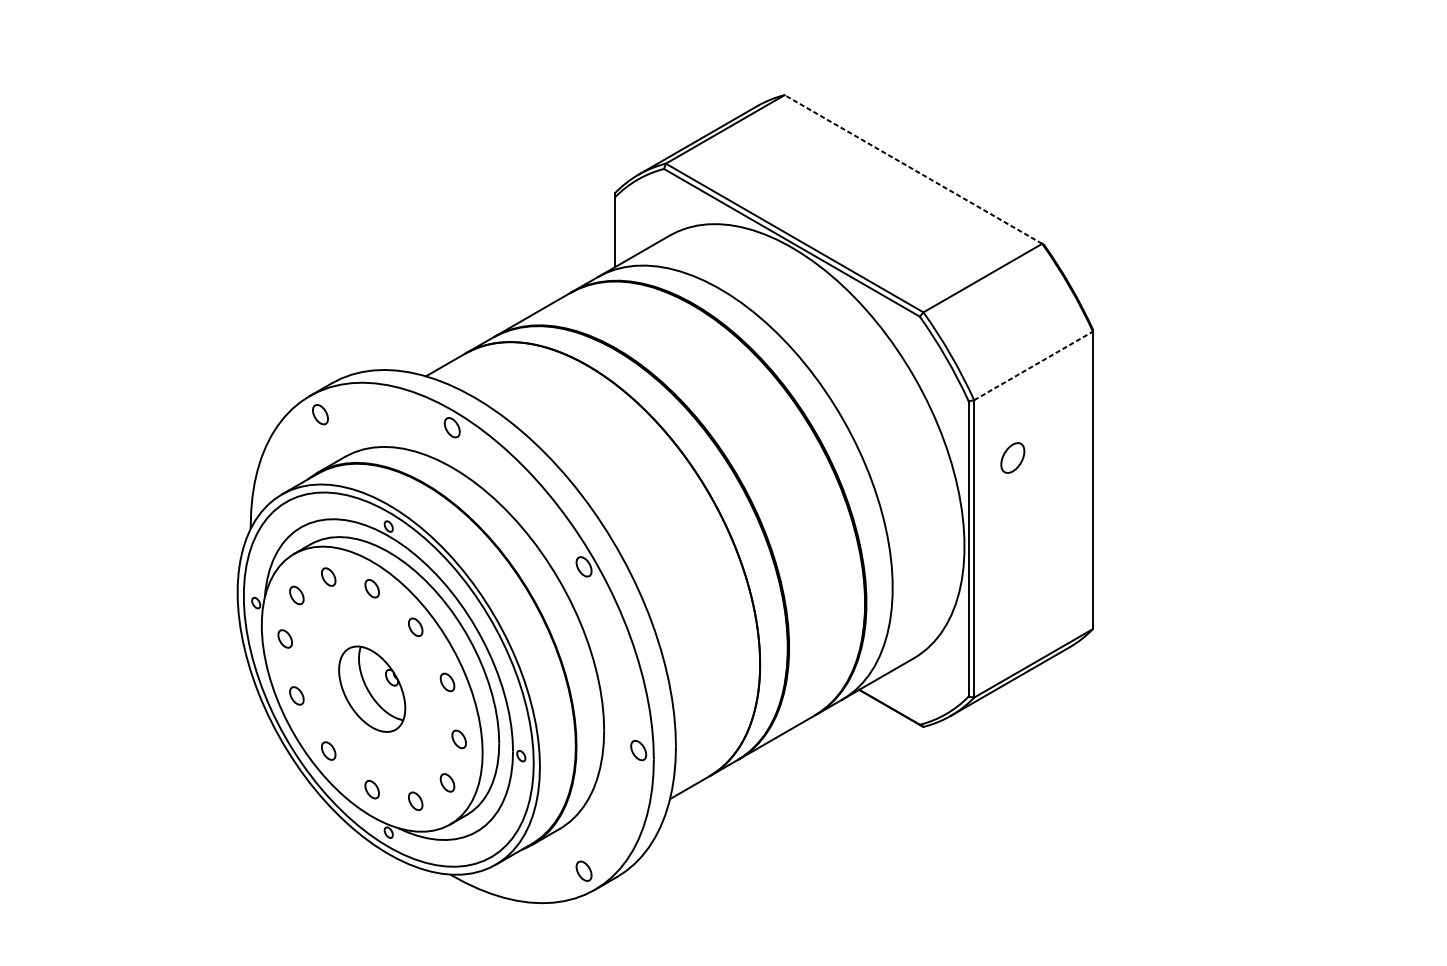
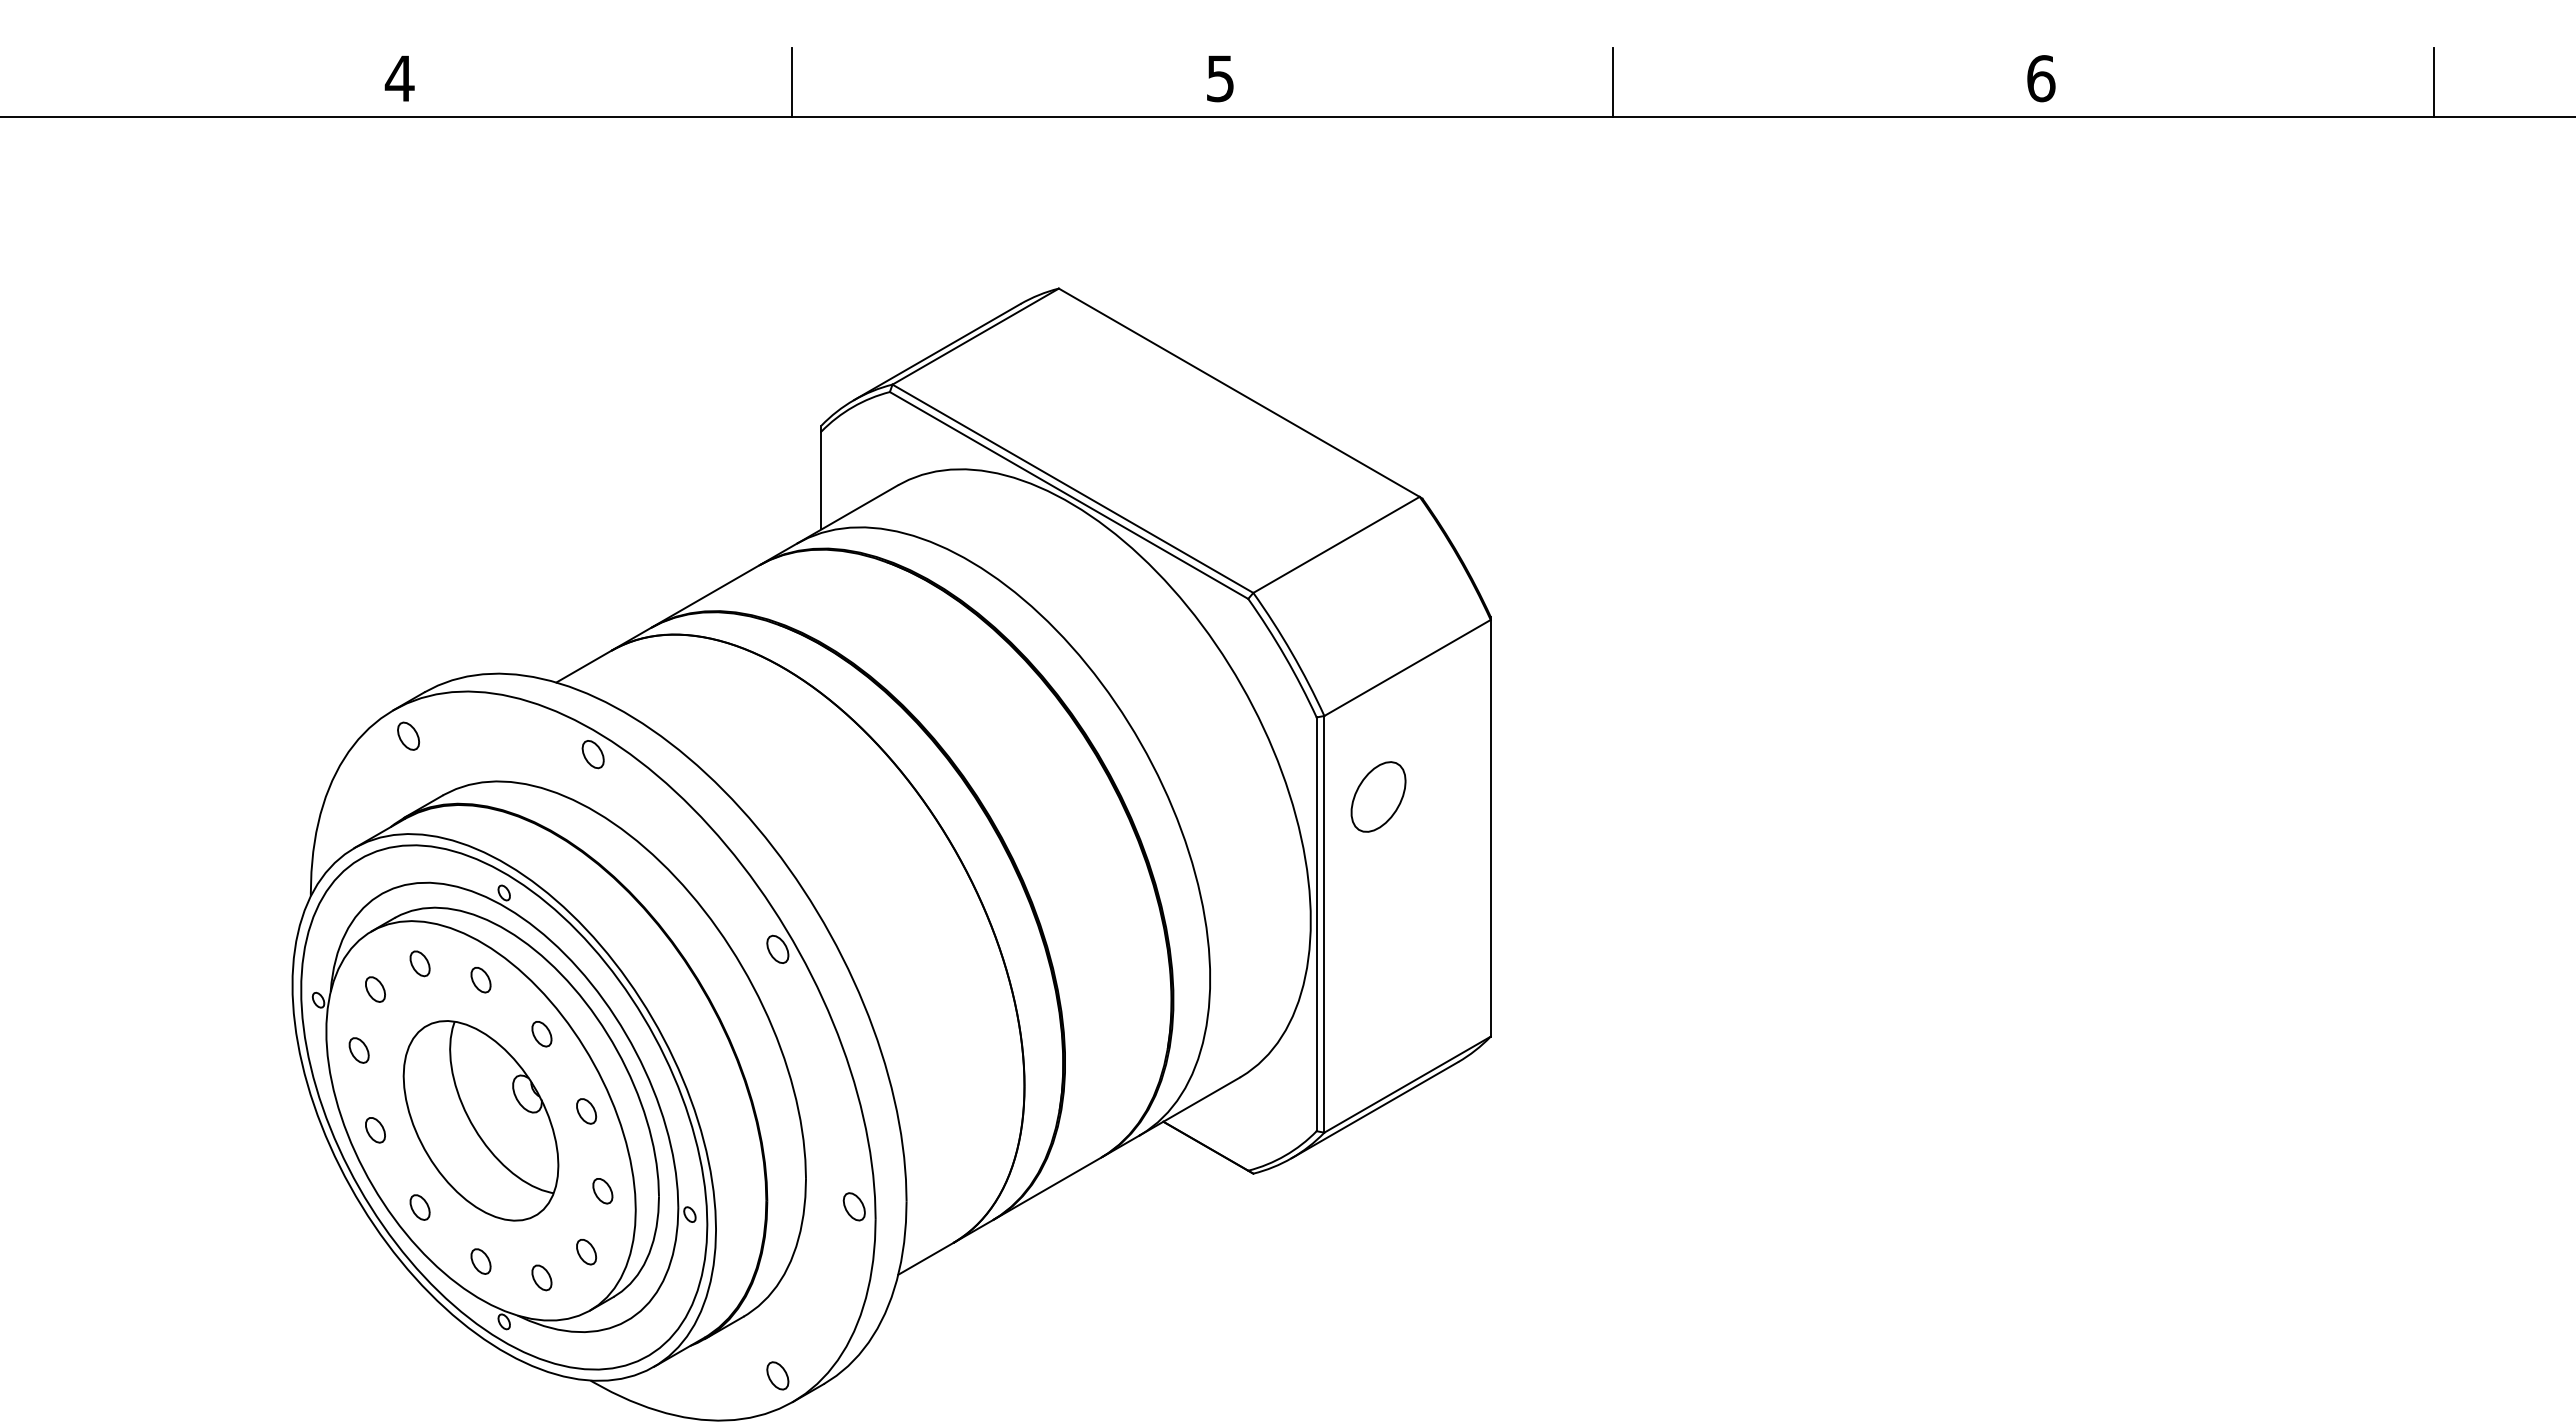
line: (912, 169) -> (1238, 392), dashed -> solid
line: (1034, 365) -> (1408, 667), dashed -> solid
part: (1012, 457) -> (1378, 796), size x1.67
part: (371, 688) -> (480, 1120), size x1.67

